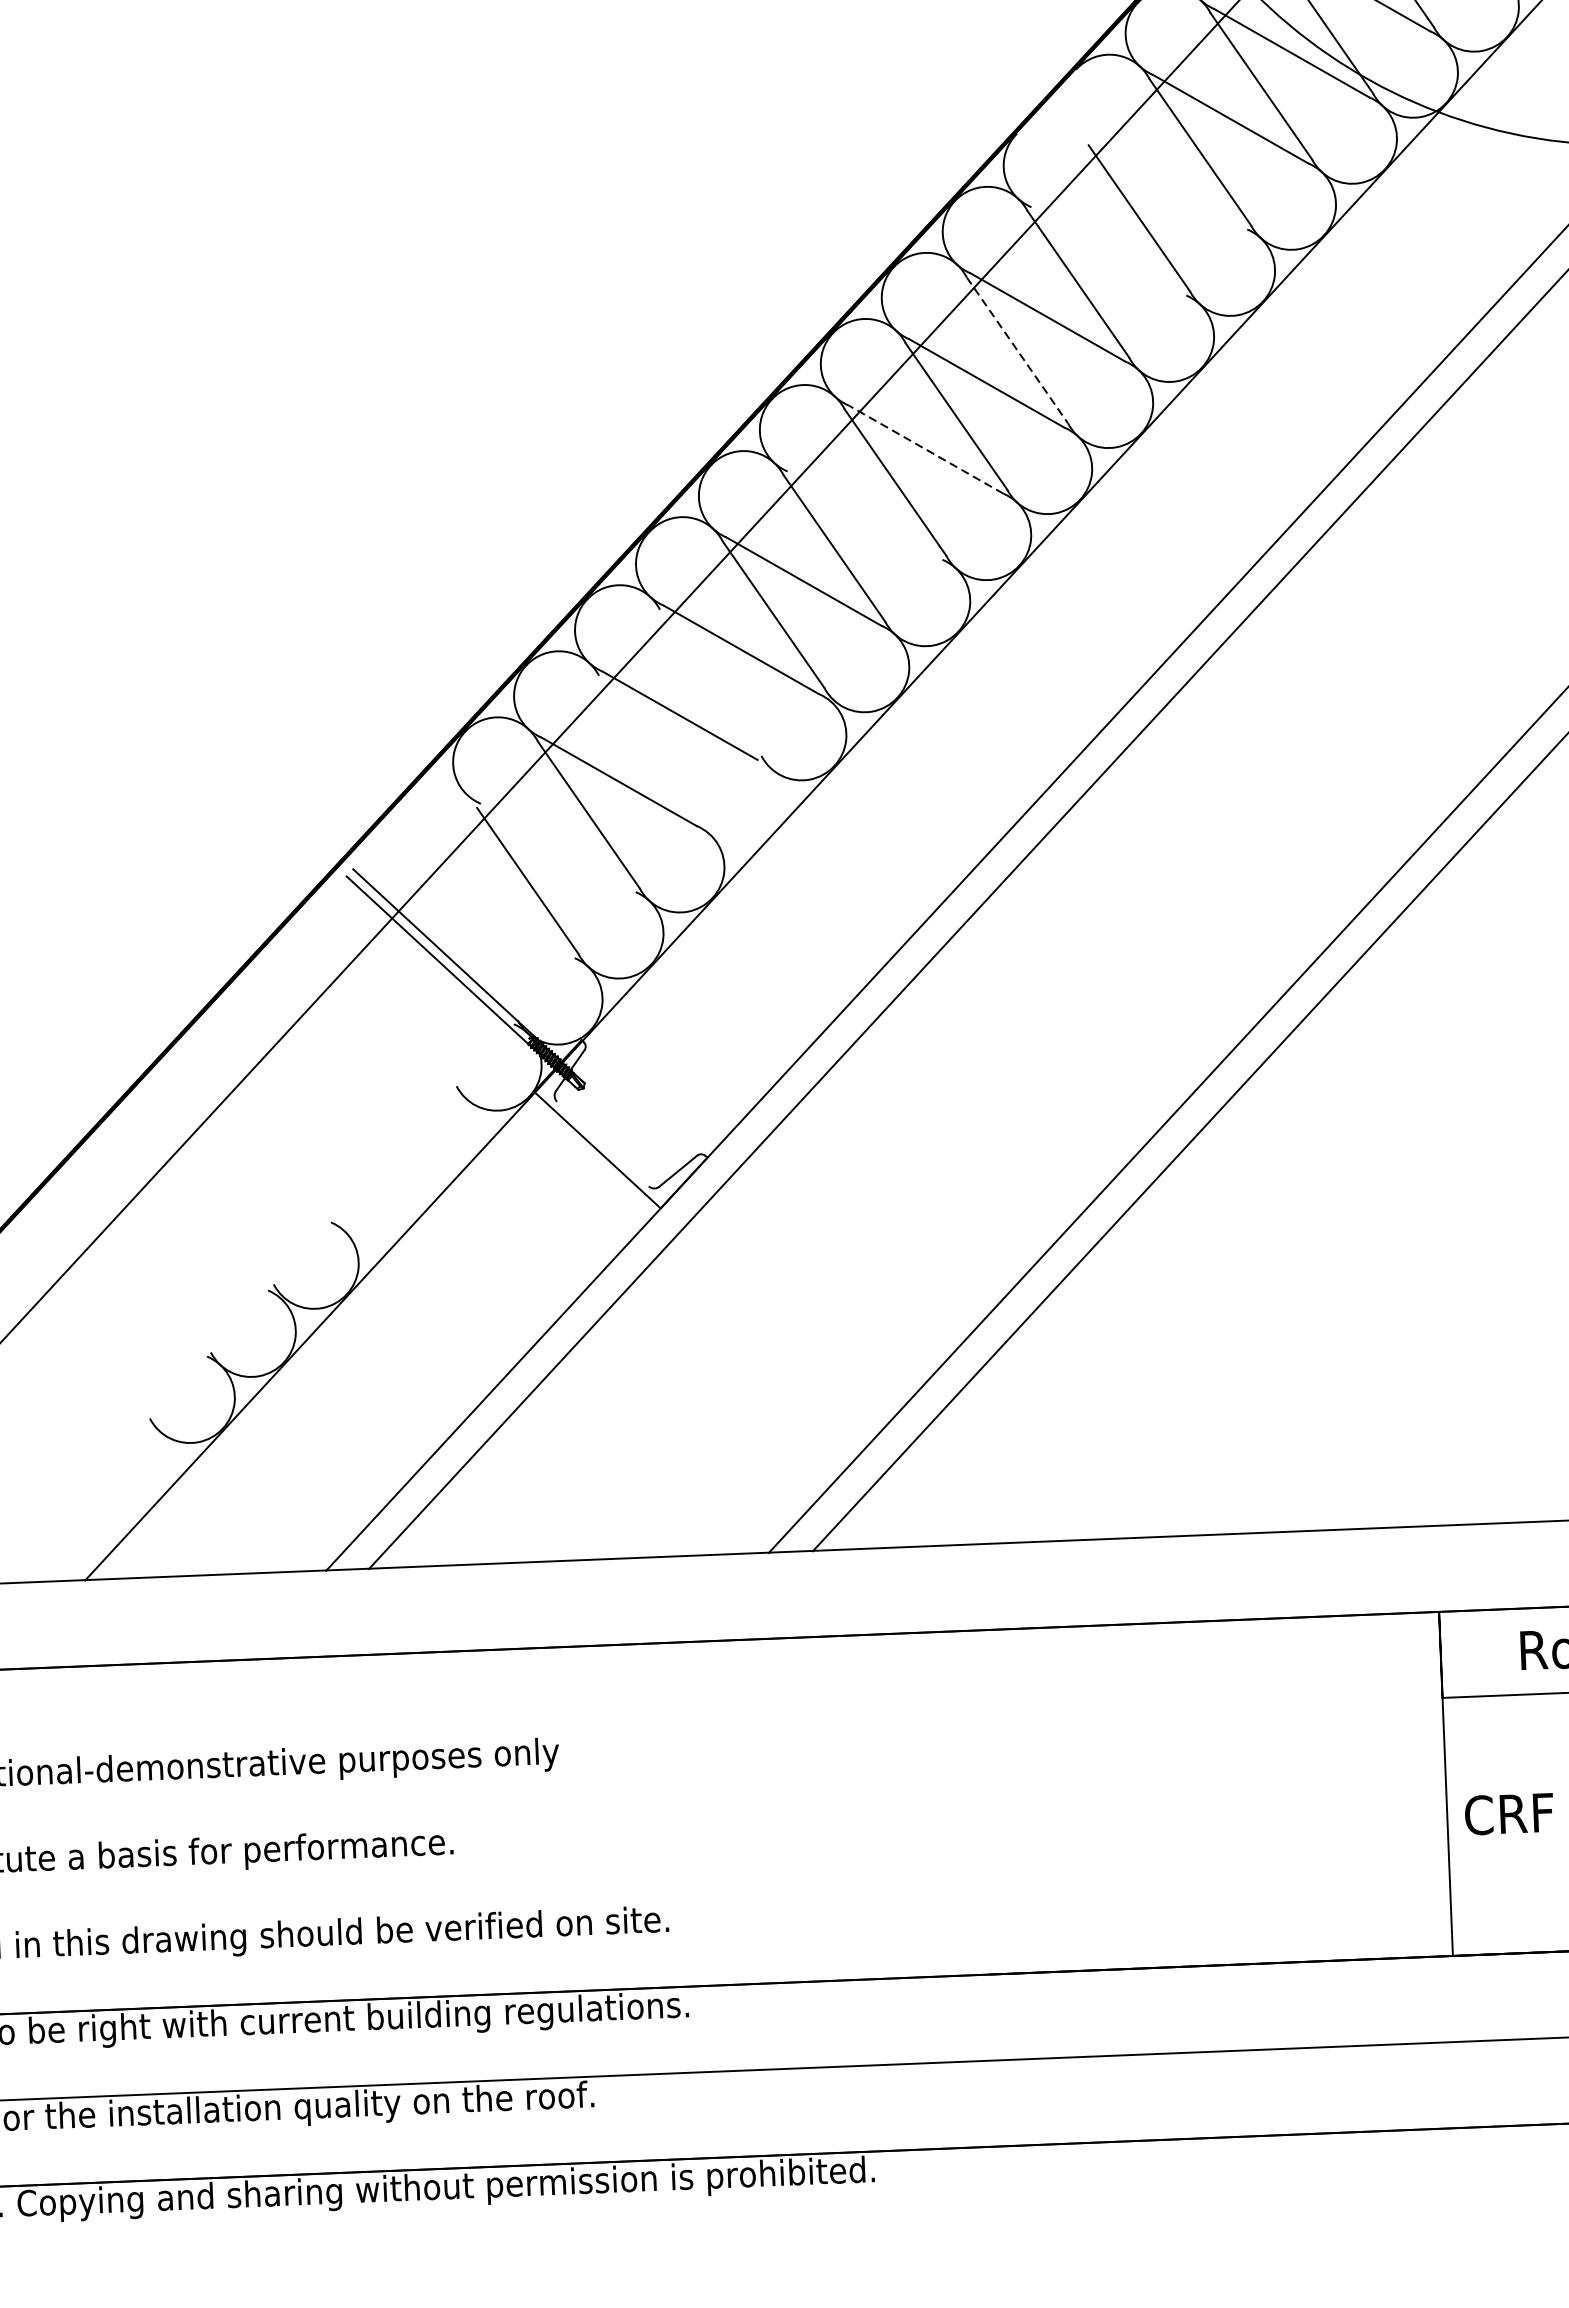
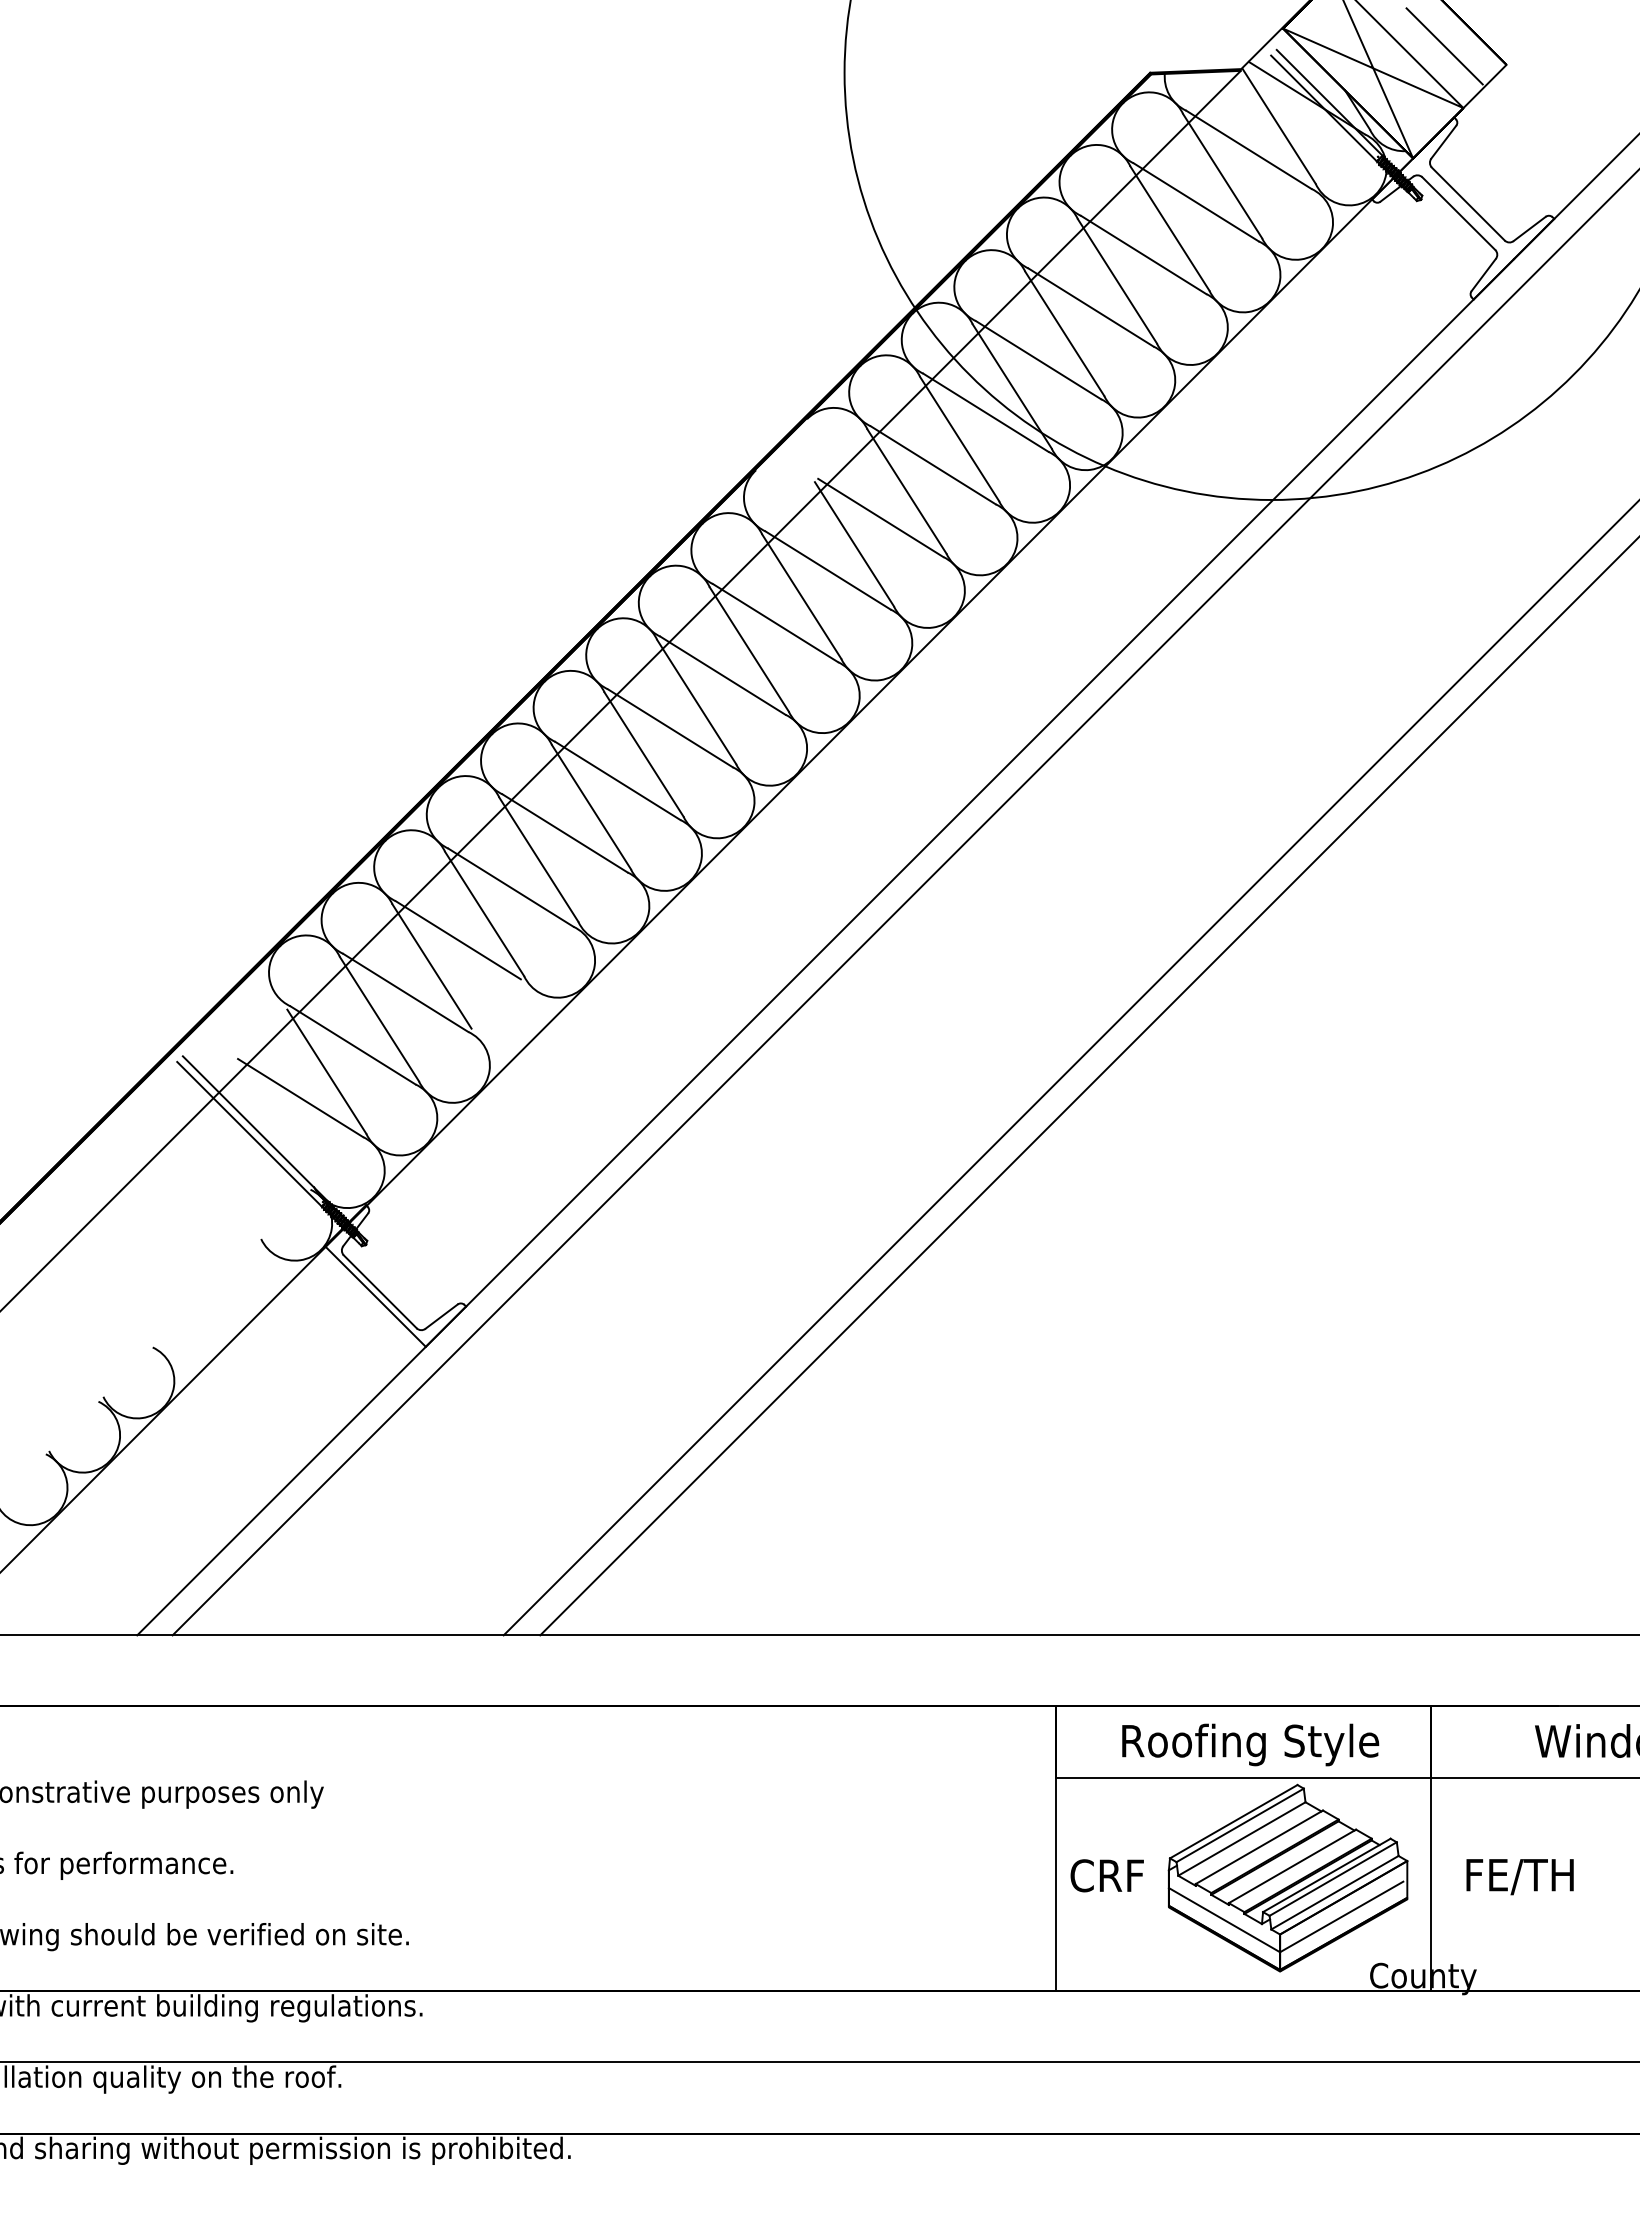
line: (1169, 184) -> (880, 517), added
line: (1108, 251) -> (827, 570), added
line: (1017, 350) -> (749, 649), dashed -> solid
line: (926, 449) -> (670, 728), dashed -> solid
line: (864, 515) -> (617, 780), added
line: (710, 682) -> (484, 913), added
line: (649, 748) -> (431, 966), added
line: (557, 848) -> (352, 1045), added
line: (497, 914) -> (300, 1098), added
line: (602, 1143) -> (379, 1291), added

